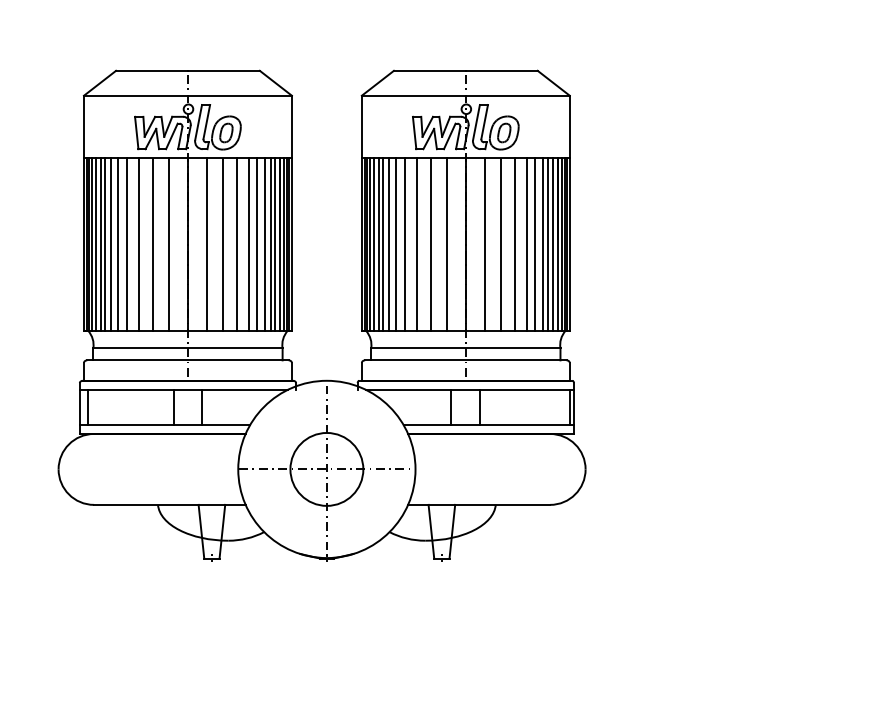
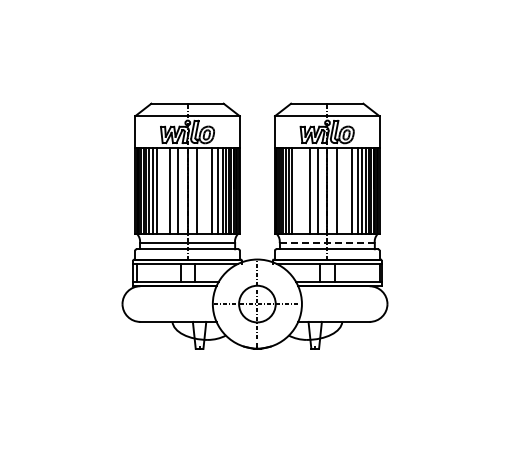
line: (138, 243) -> (162, 190), removed
line: (223, 243) -> (205, 190), removed
line: (404, 243) -> (296, 190), removed
line: (416, 243) -> (302, 190), removed
line: (500, 243) -> (344, 190), removed
line: (466, 348) -> (327, 243), solid -> dashed

